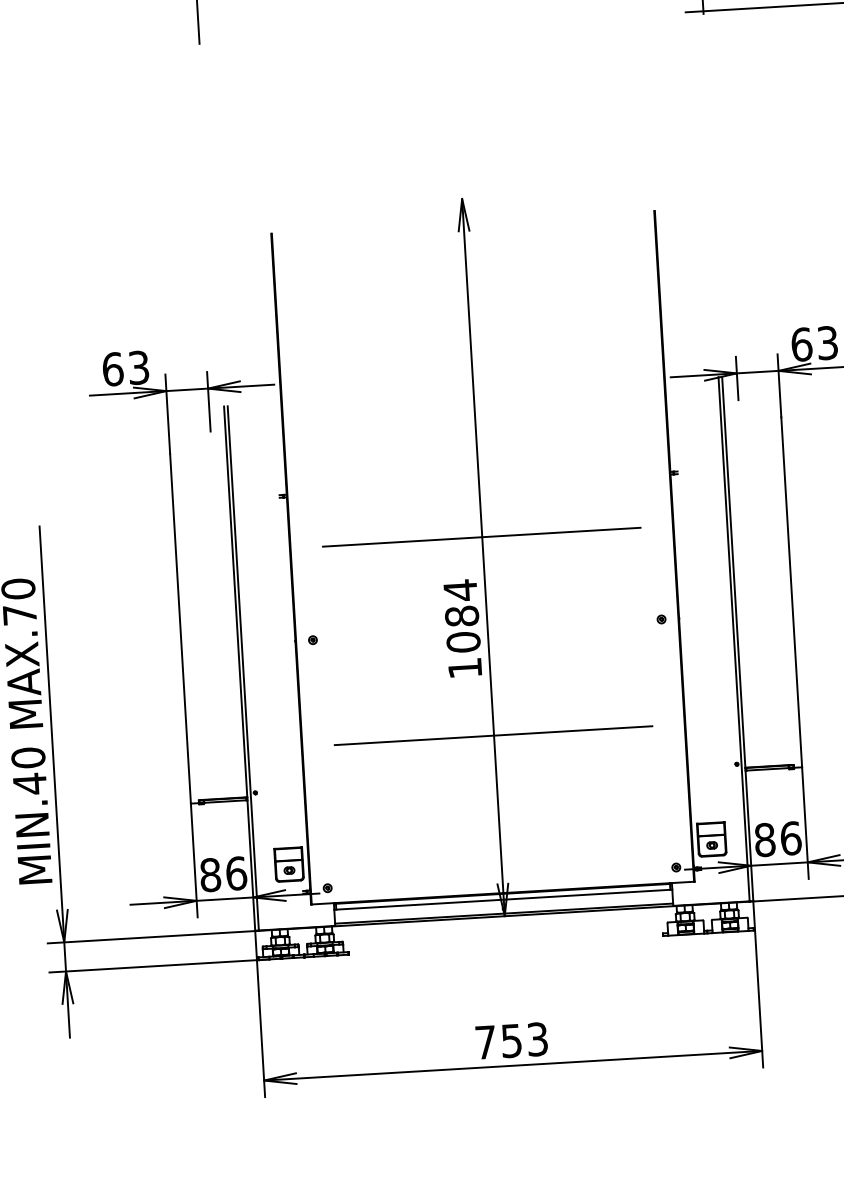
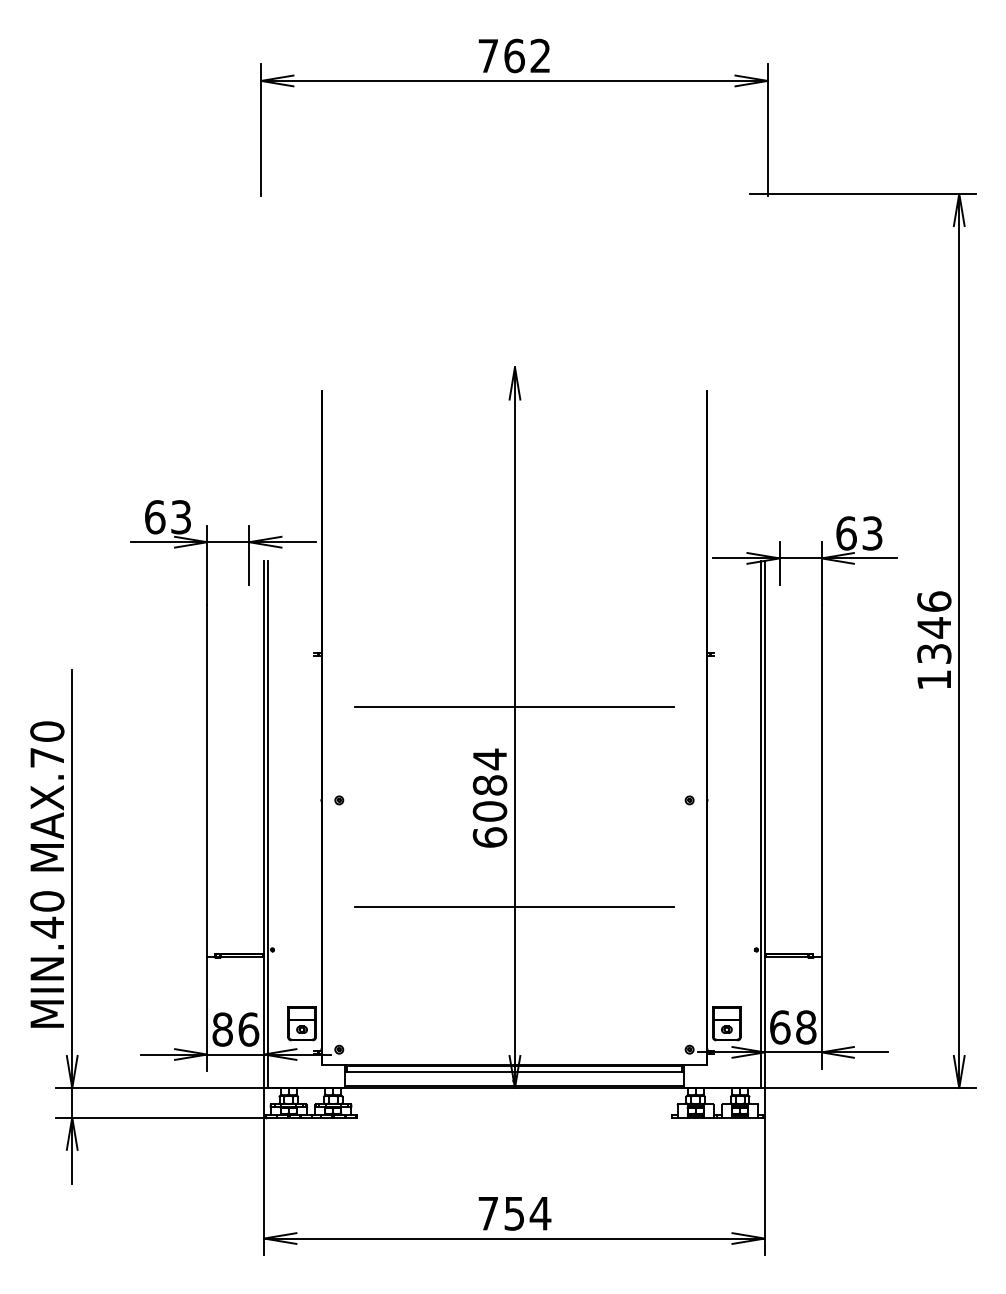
text: (464, 668) -> (489, 837), 1084 -> 6084
text: (778, 839) -> (793, 1027), 86 -> 68
text: (537, 1039) -> (540, 1213), 753 -> 754

